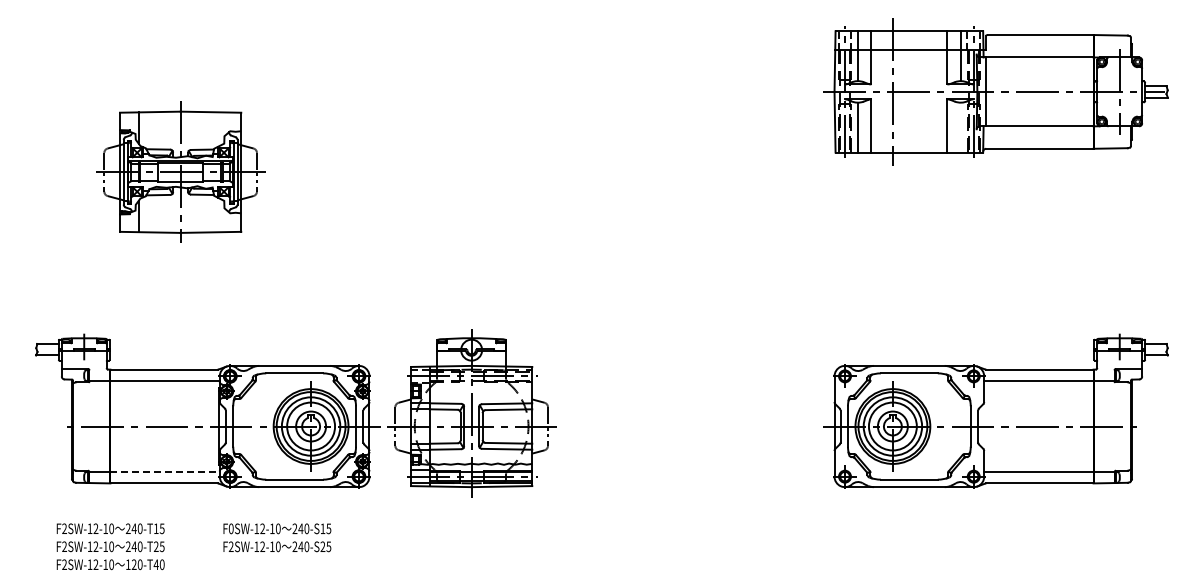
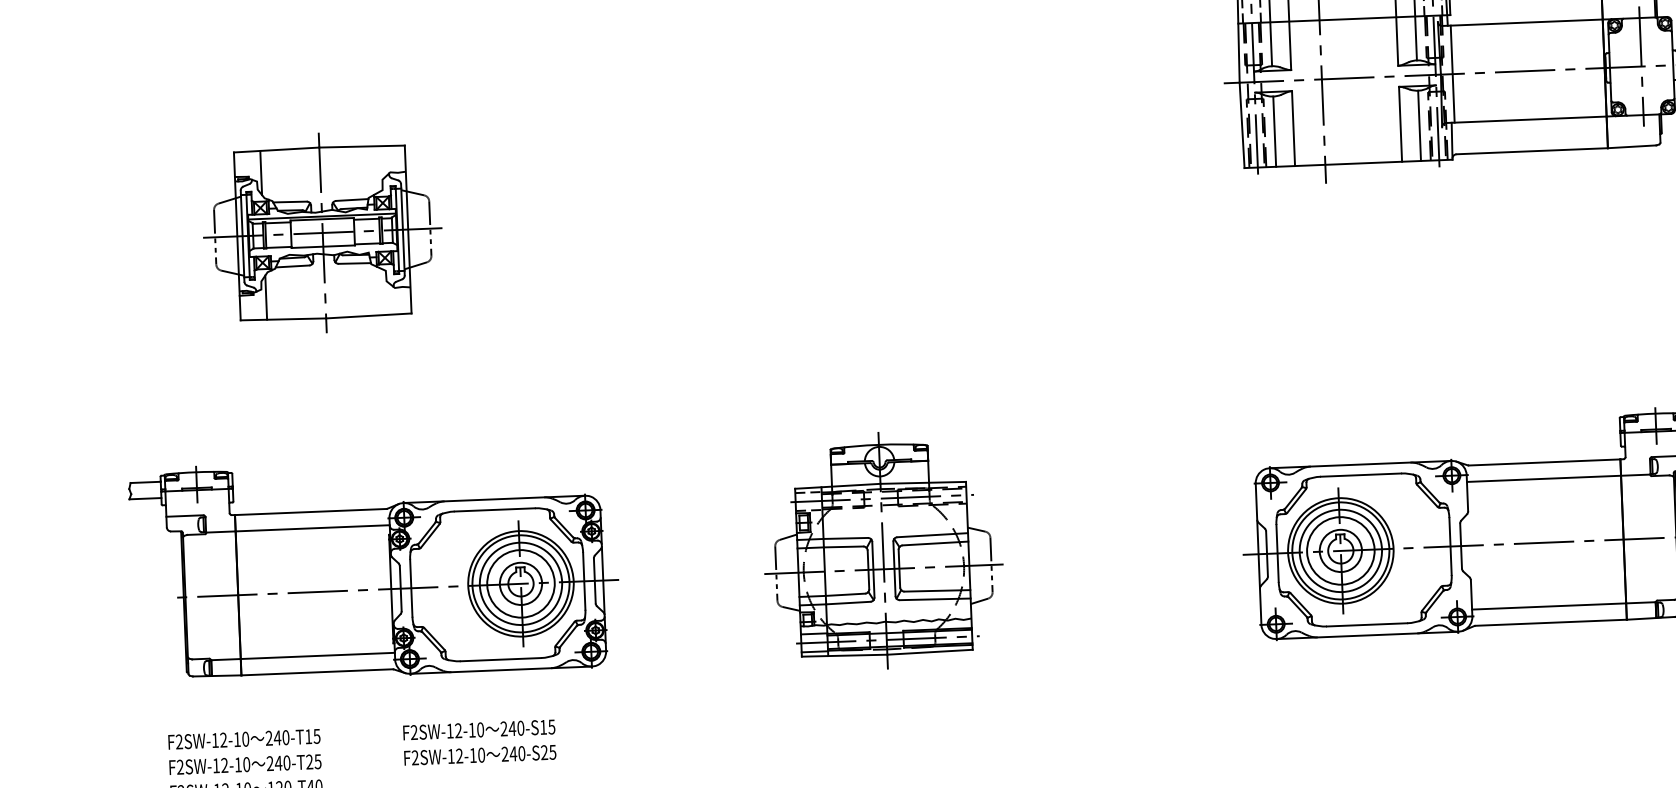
line: (960, 127) -> (1419, 125), added
part: (471, 413) -> (882, 550), moved
line: (165, 471) -> (318, 655), dashed -> solid
text: (230, 528) -> (413, 732), F0SW-12-10 -> F2SW-12-10

